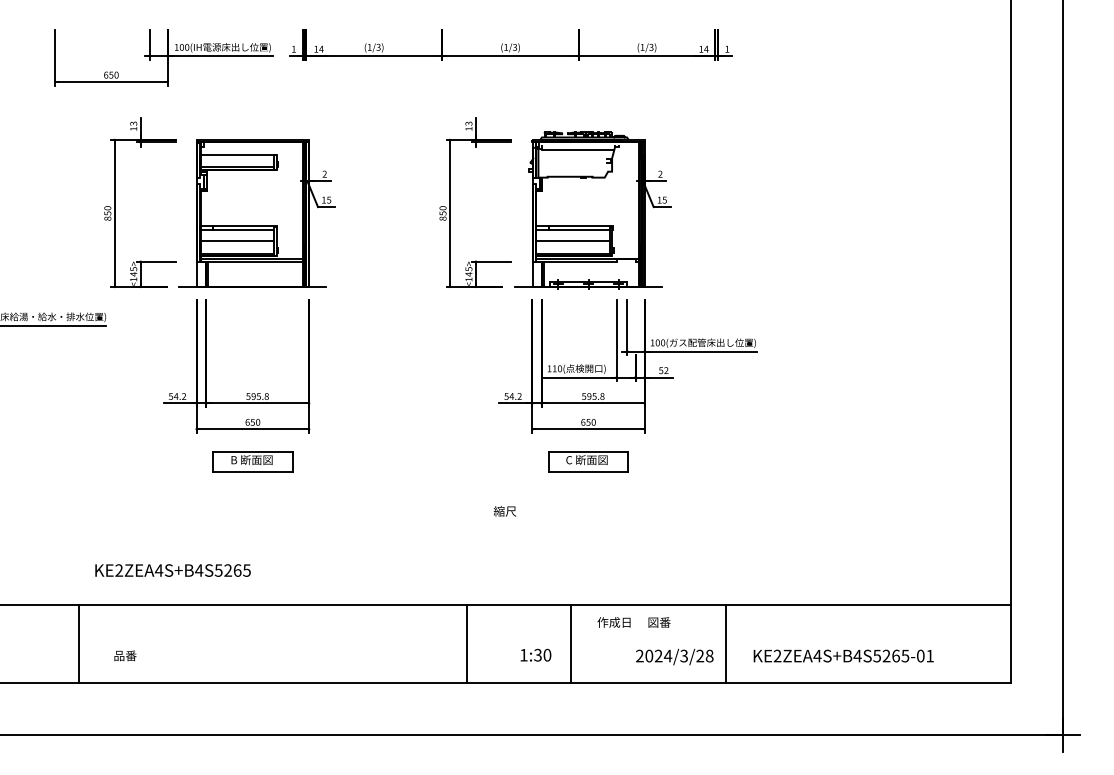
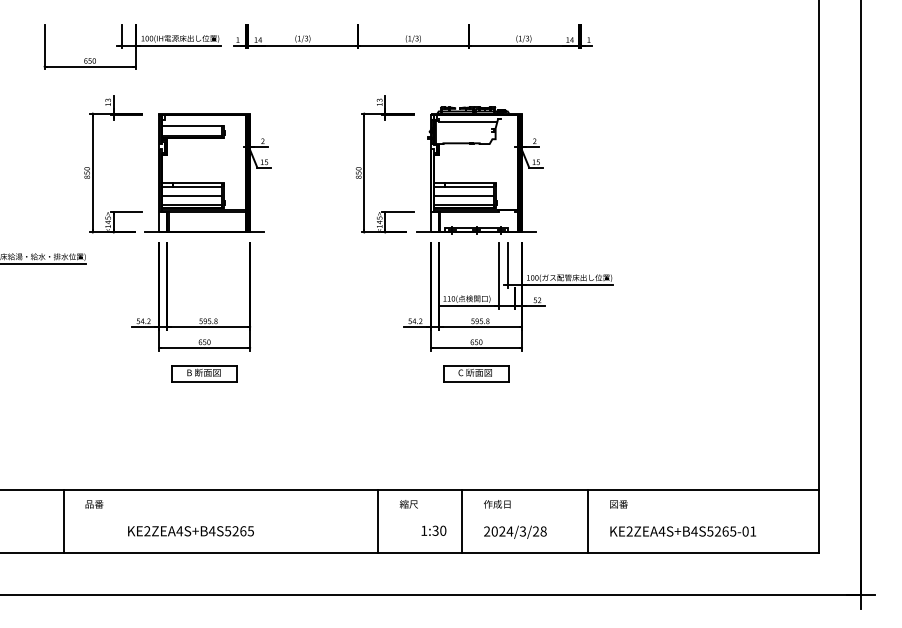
text: (504, 511) -> (408, 504), moved
text: (172, 570) -> (190, 531), moved
text: (658, 622) -> (618, 504), moved
text: (125, 656) -> (94, 504), moved
text: (674, 656) -> (515, 531), moved

